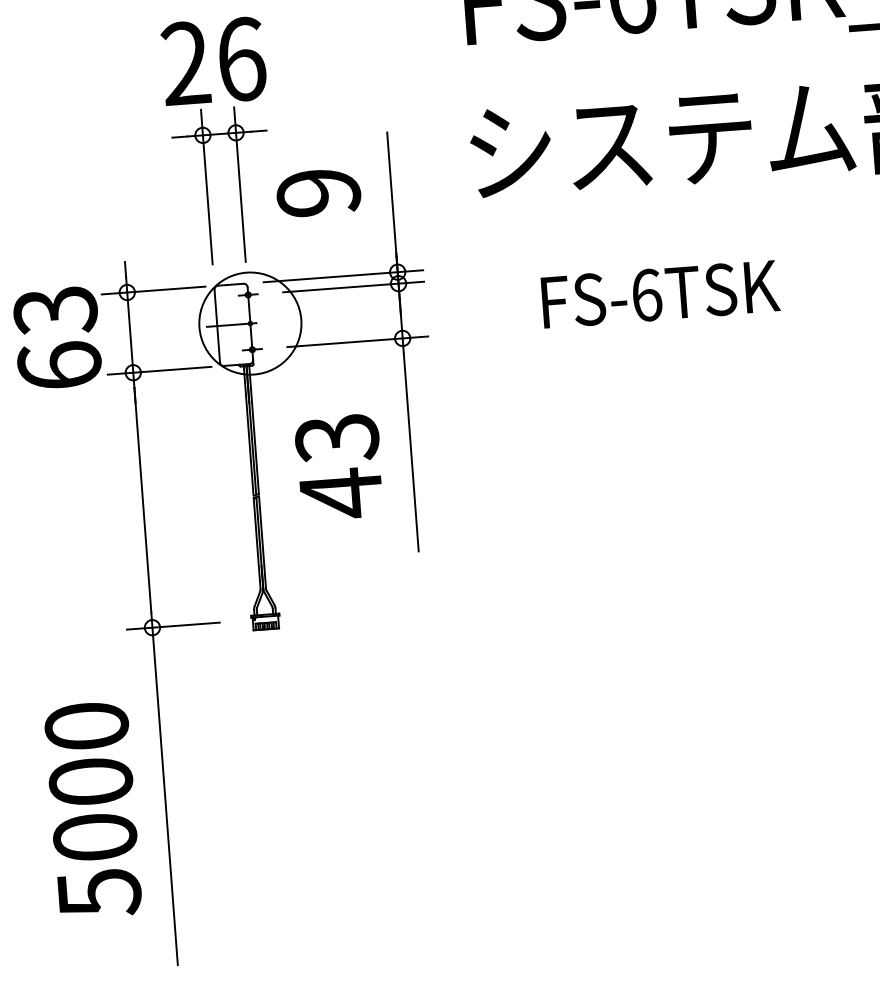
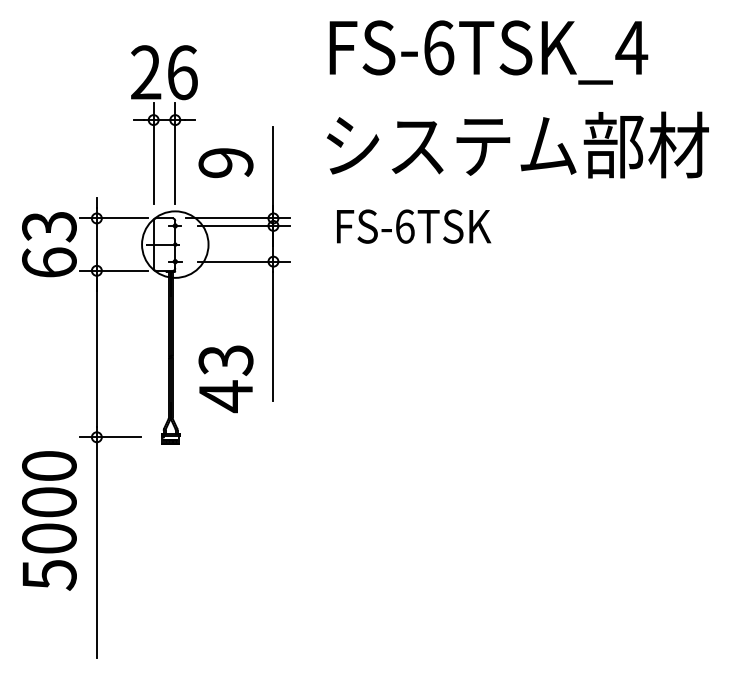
text: (661, 294) -> (414, 226), moved
text: (338, 467) -> (225, 379), moved
text: (93, 809) -> (49, 520), moved

